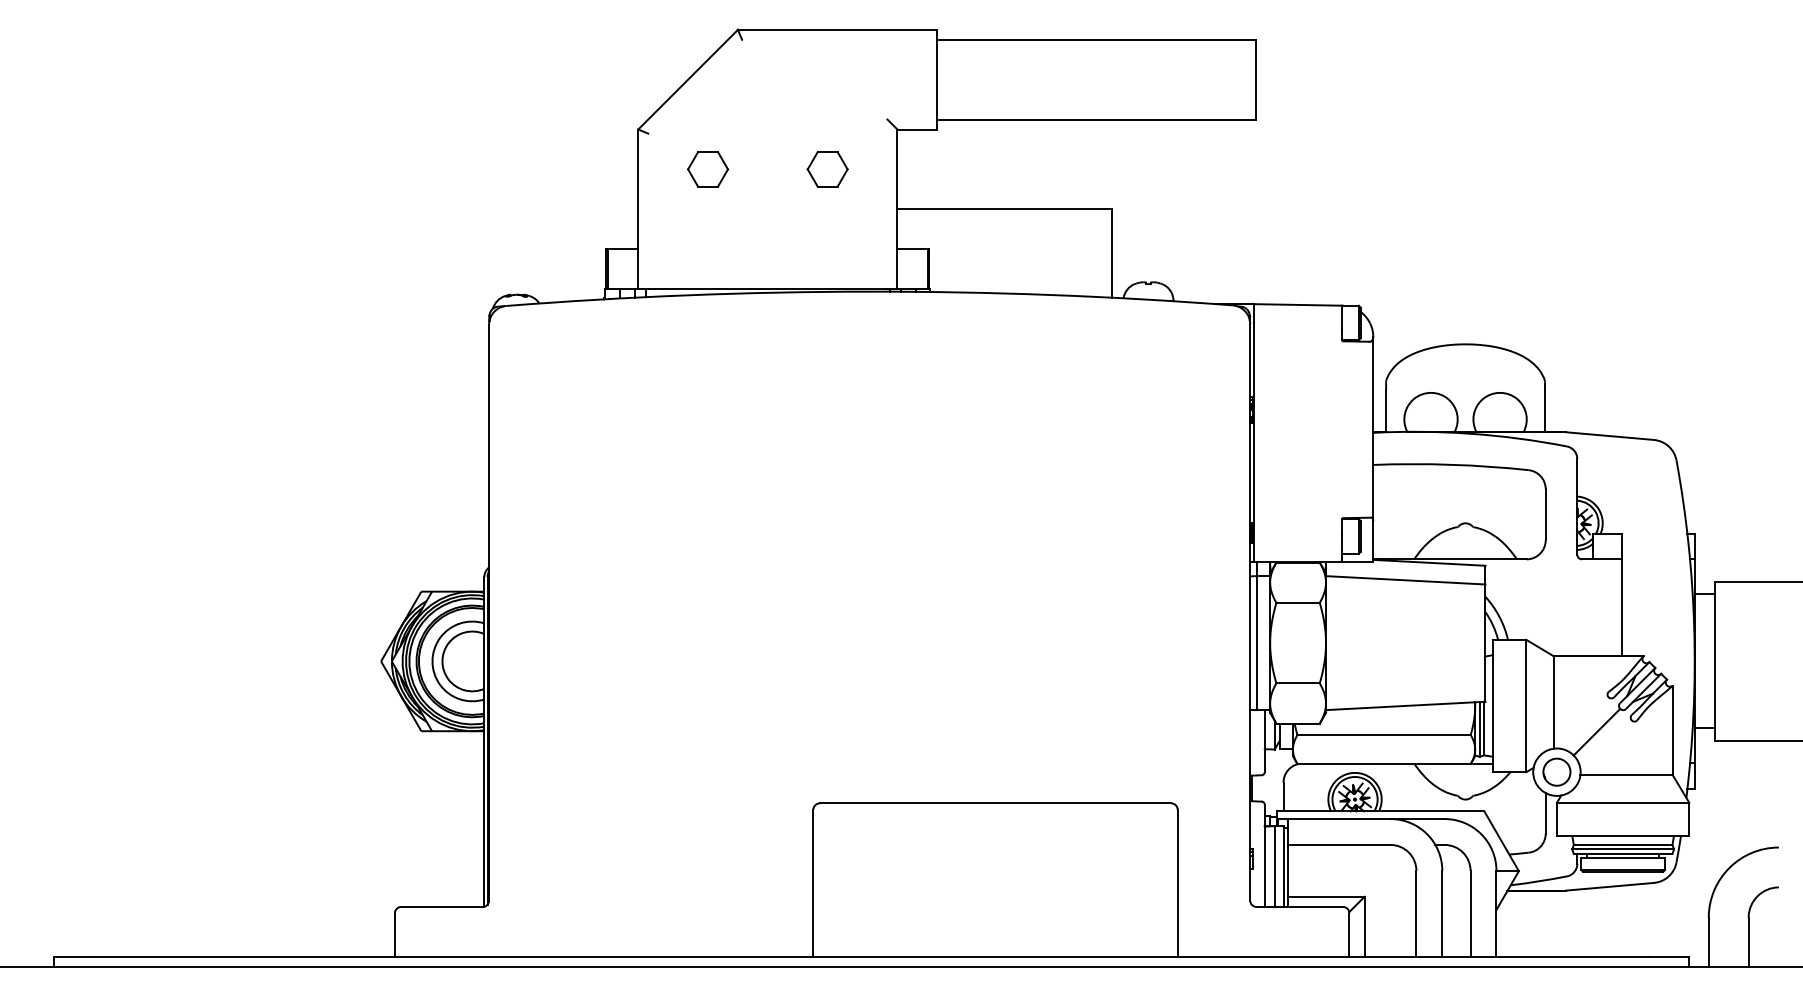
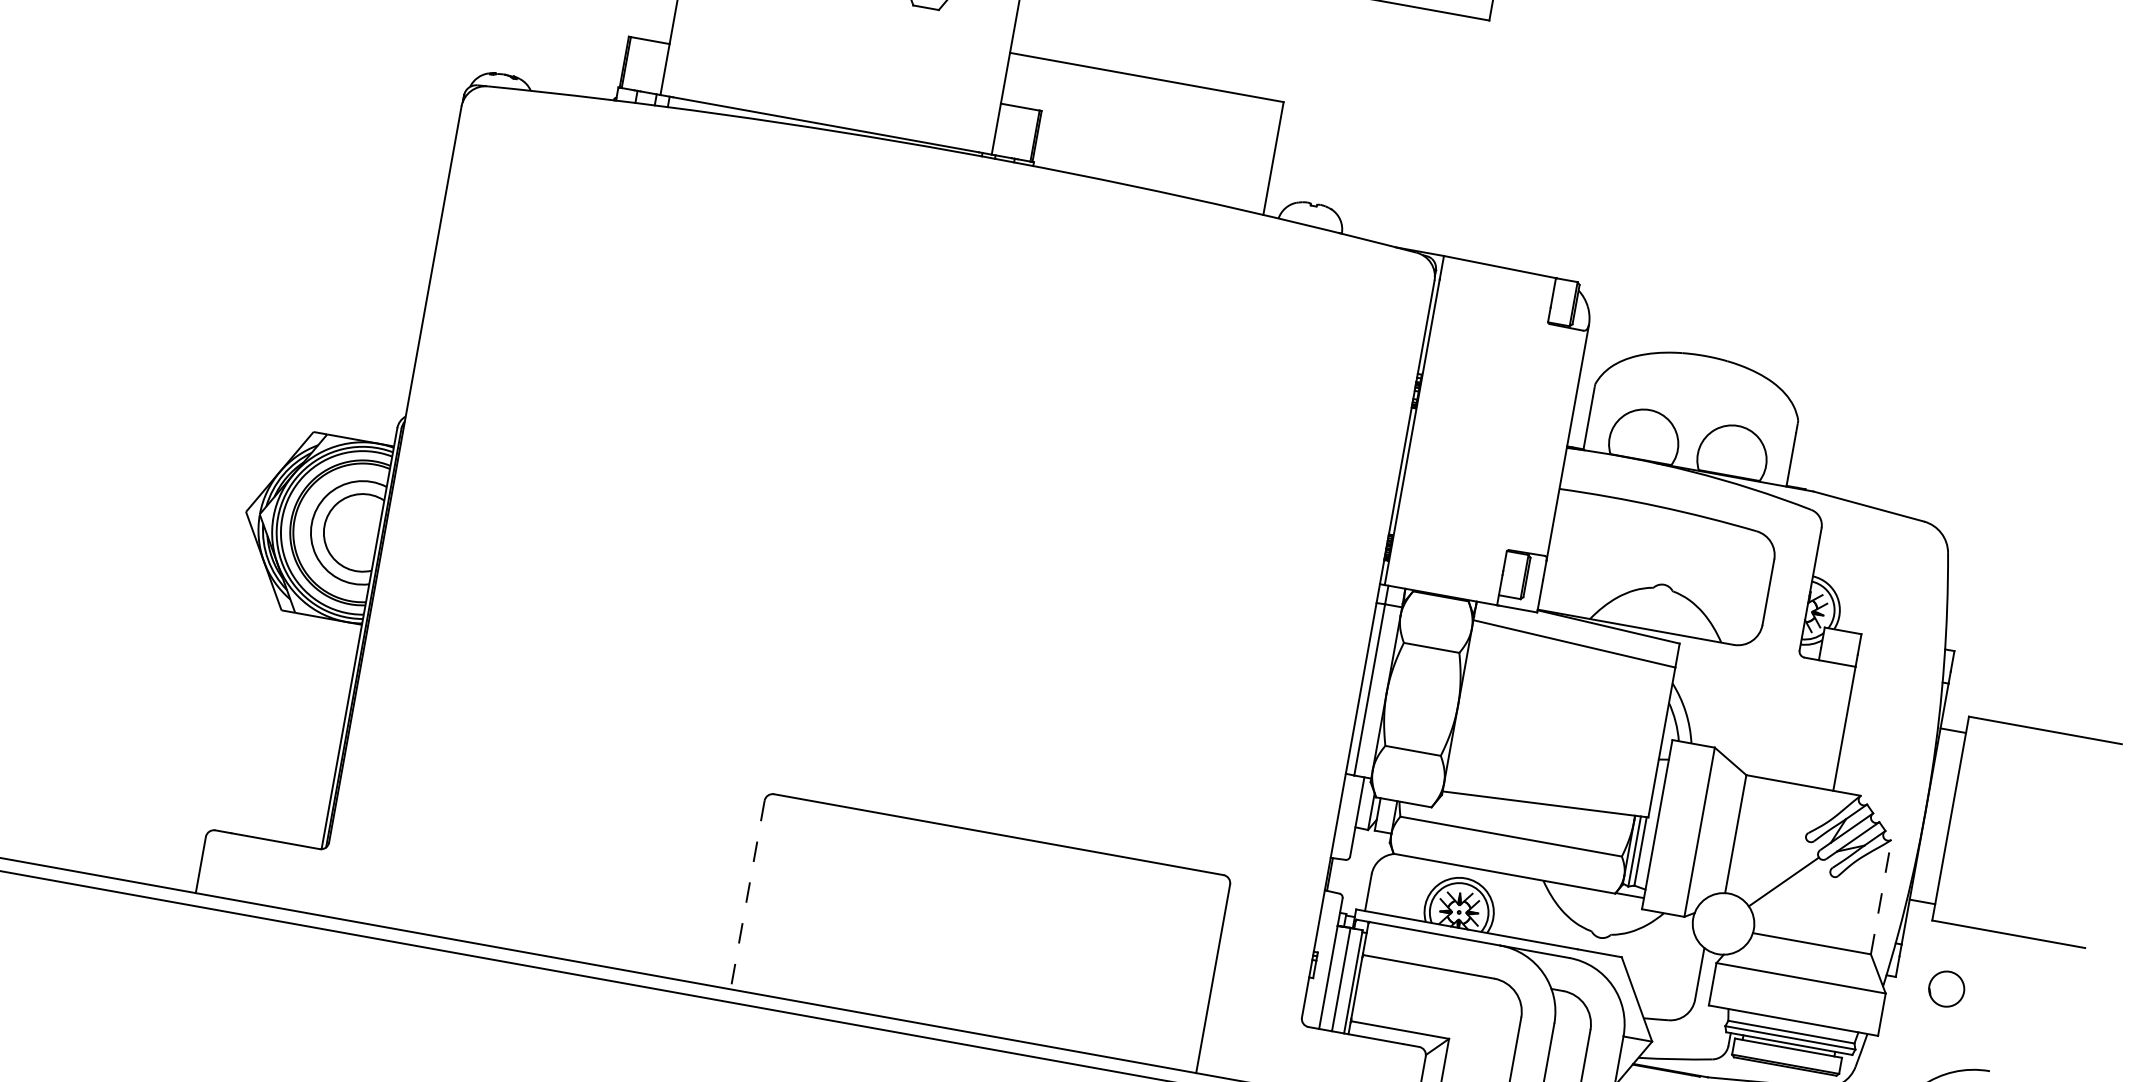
line: (1672, 730) -> (1880, 897), solid -> dashed
circle: (1556, 771) -> (1946, 988), moved
line: (813, 883) -> (747, 895), solid -> dashed

